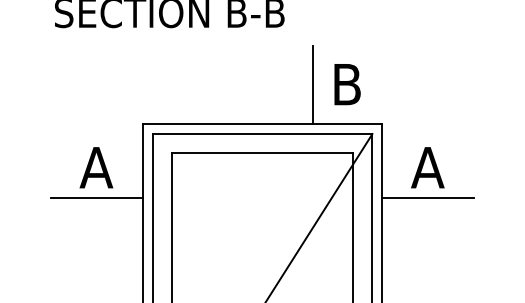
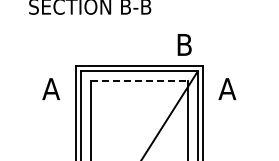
line: (313, 85) -> (166, 45), removed
line: (262, 153) -> (139, 81), solid -> dashed
line: (95, 198) -> (50, 105), removed
line: (427, 198) -> (227, 105), removed

